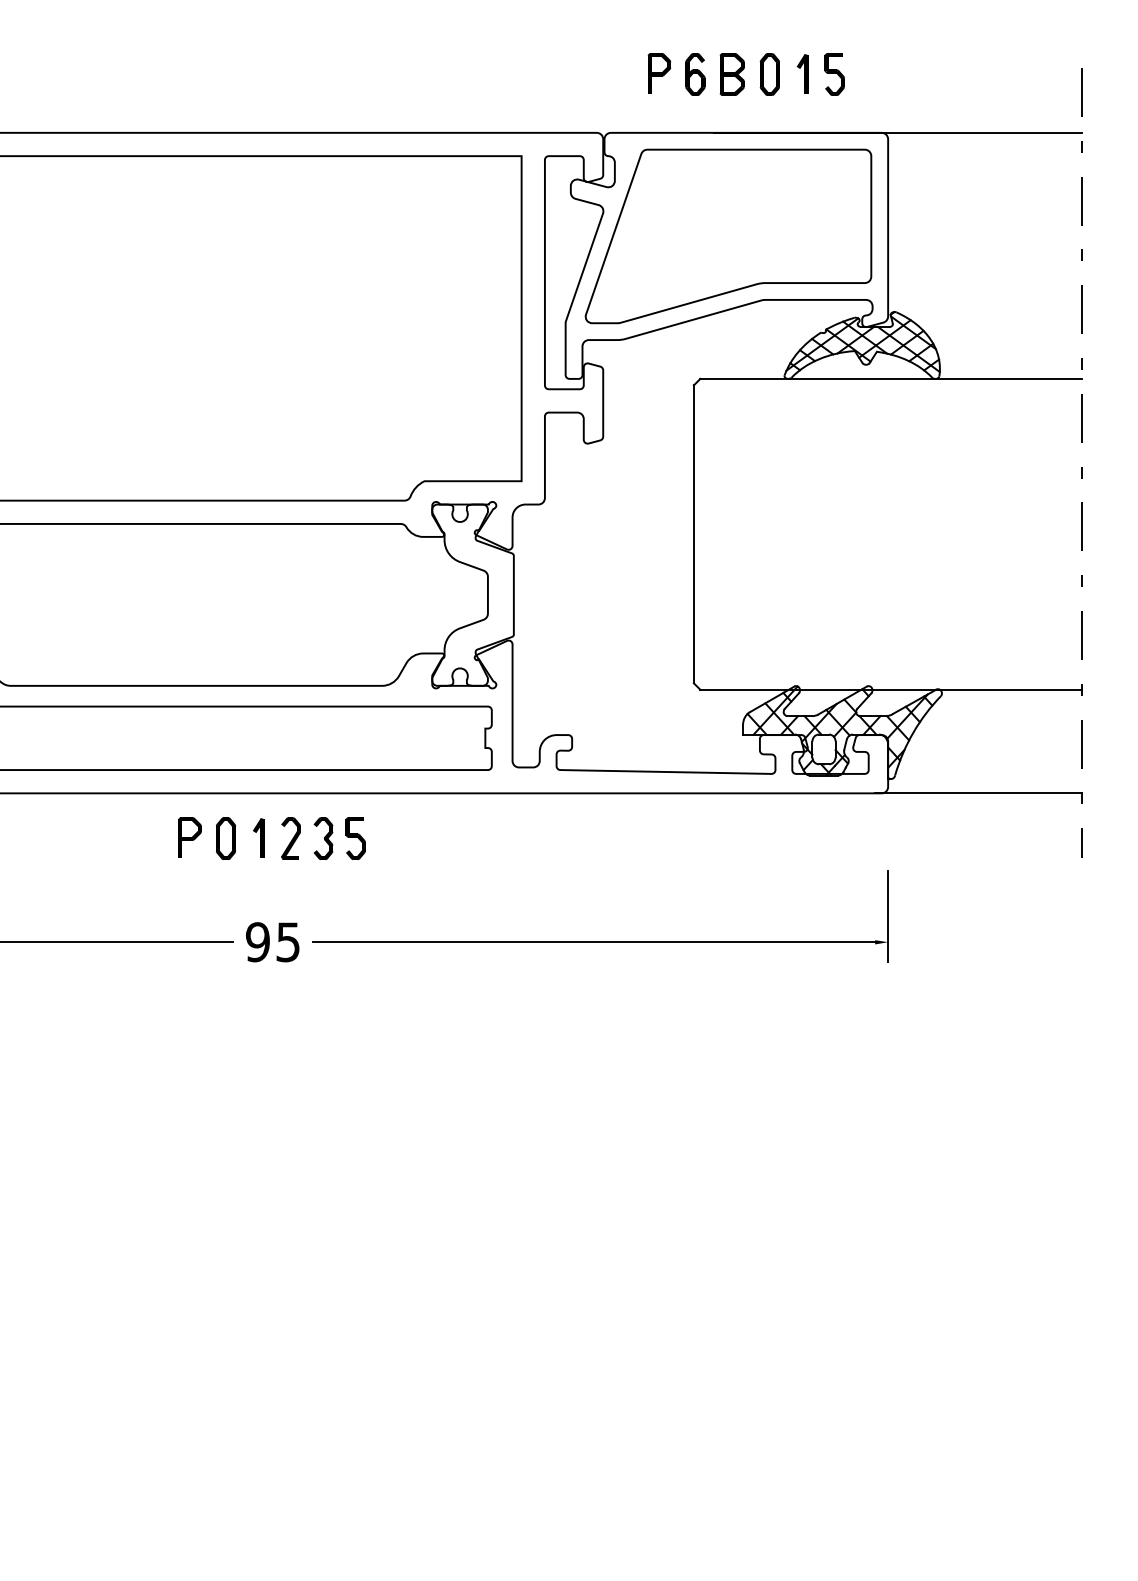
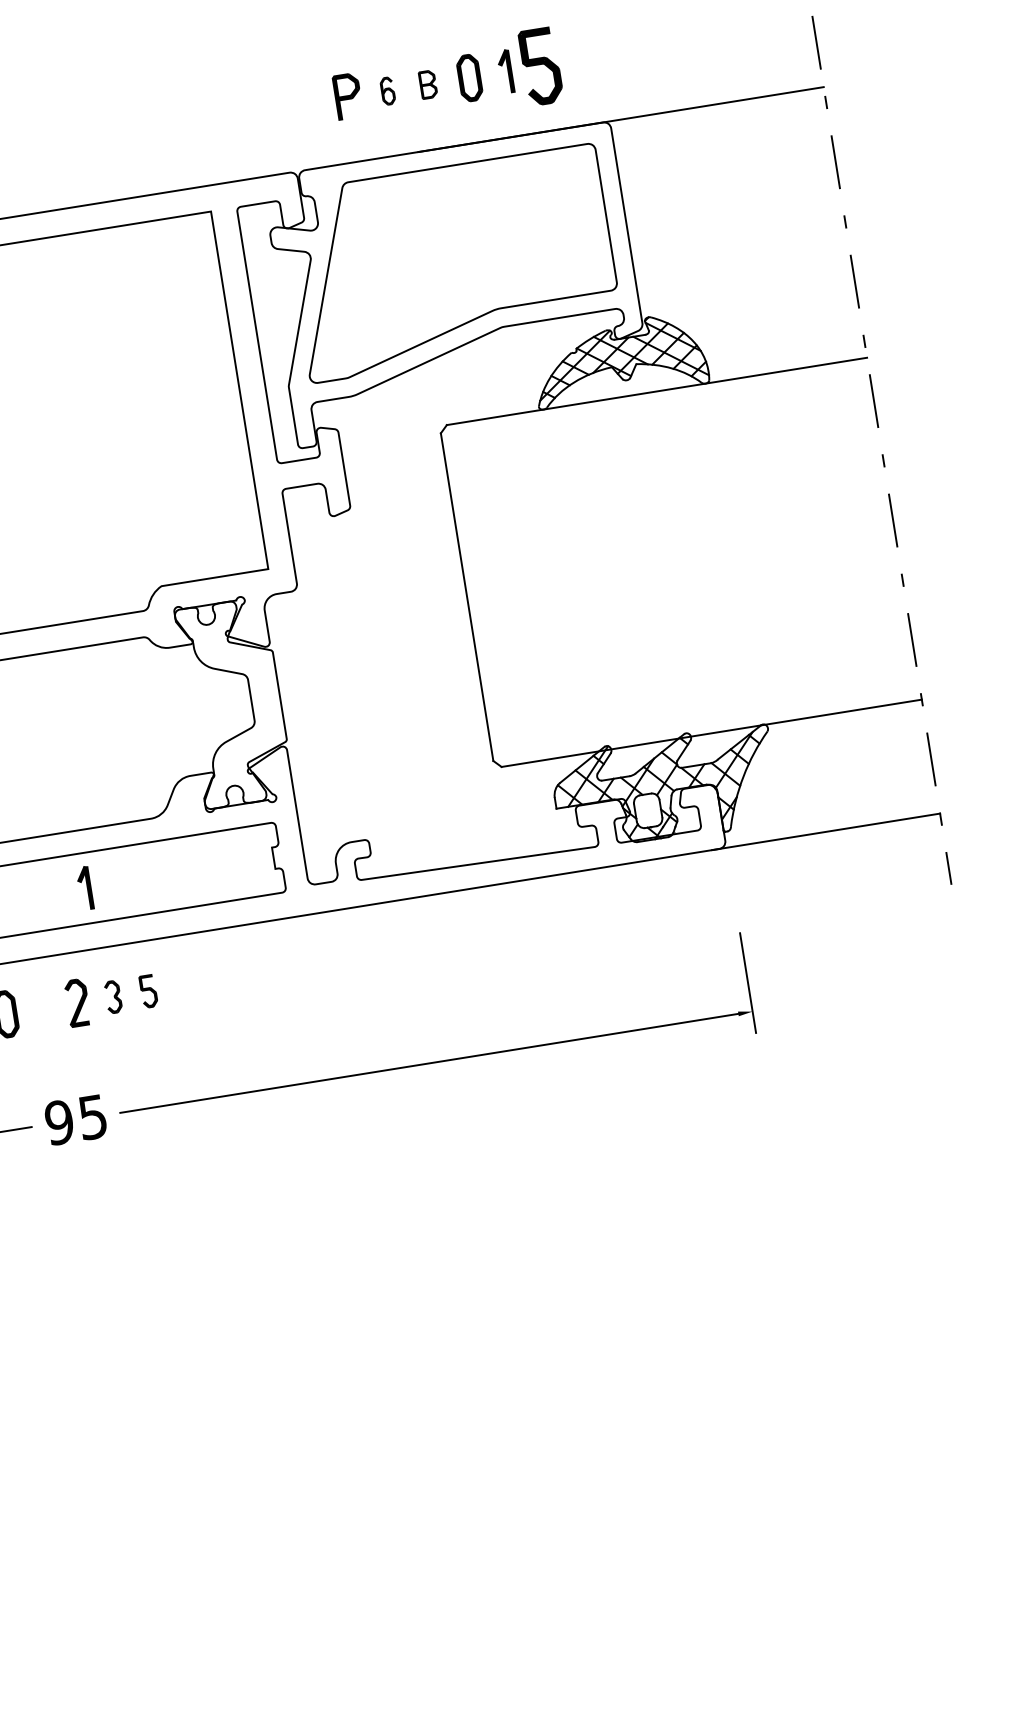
part: (695, 74) -> (387, 91), size x0.6
part: (731, 74) -> (427, 84), size x0.6
part: (834, 74) -> (540, 66), size x1.6
part: (258, 837) -> (84, 887), moved
part: (323, 838) -> (113, 996), size x0.7
part: (355, 838) -> (148, 991), size x0.7

